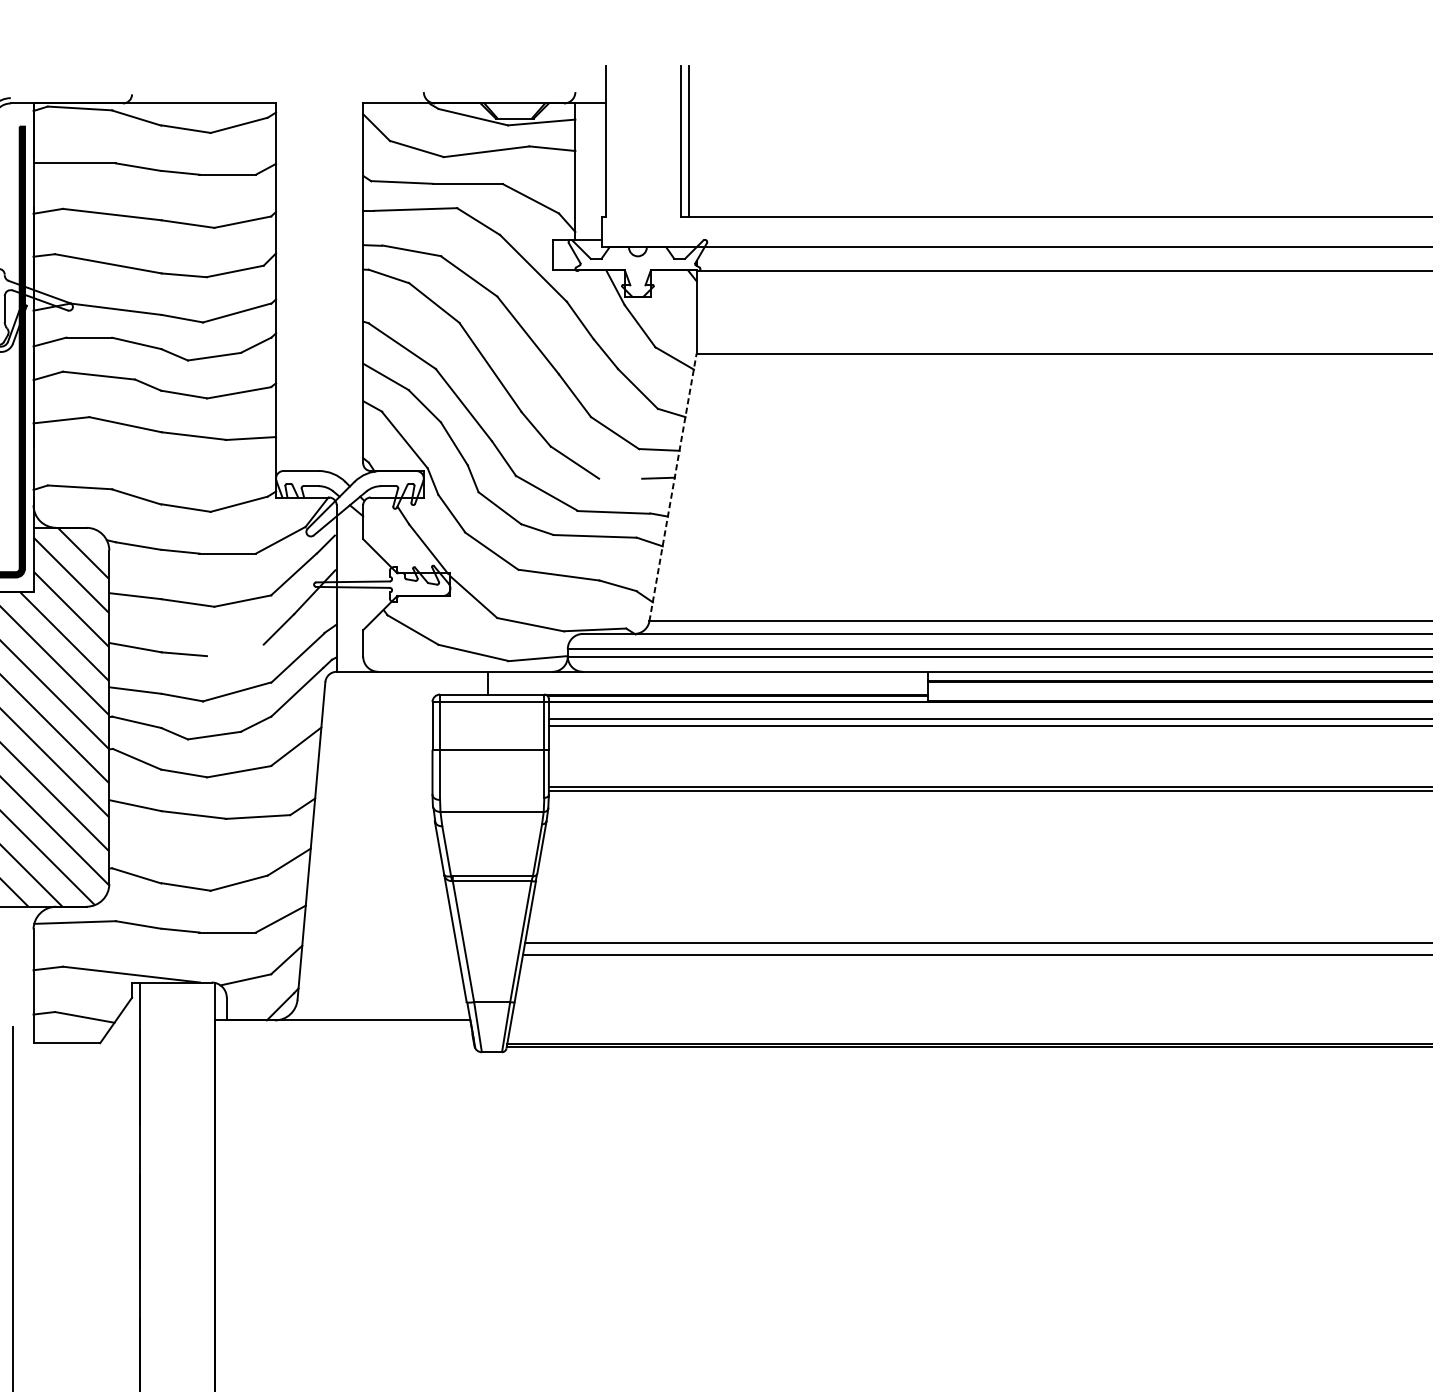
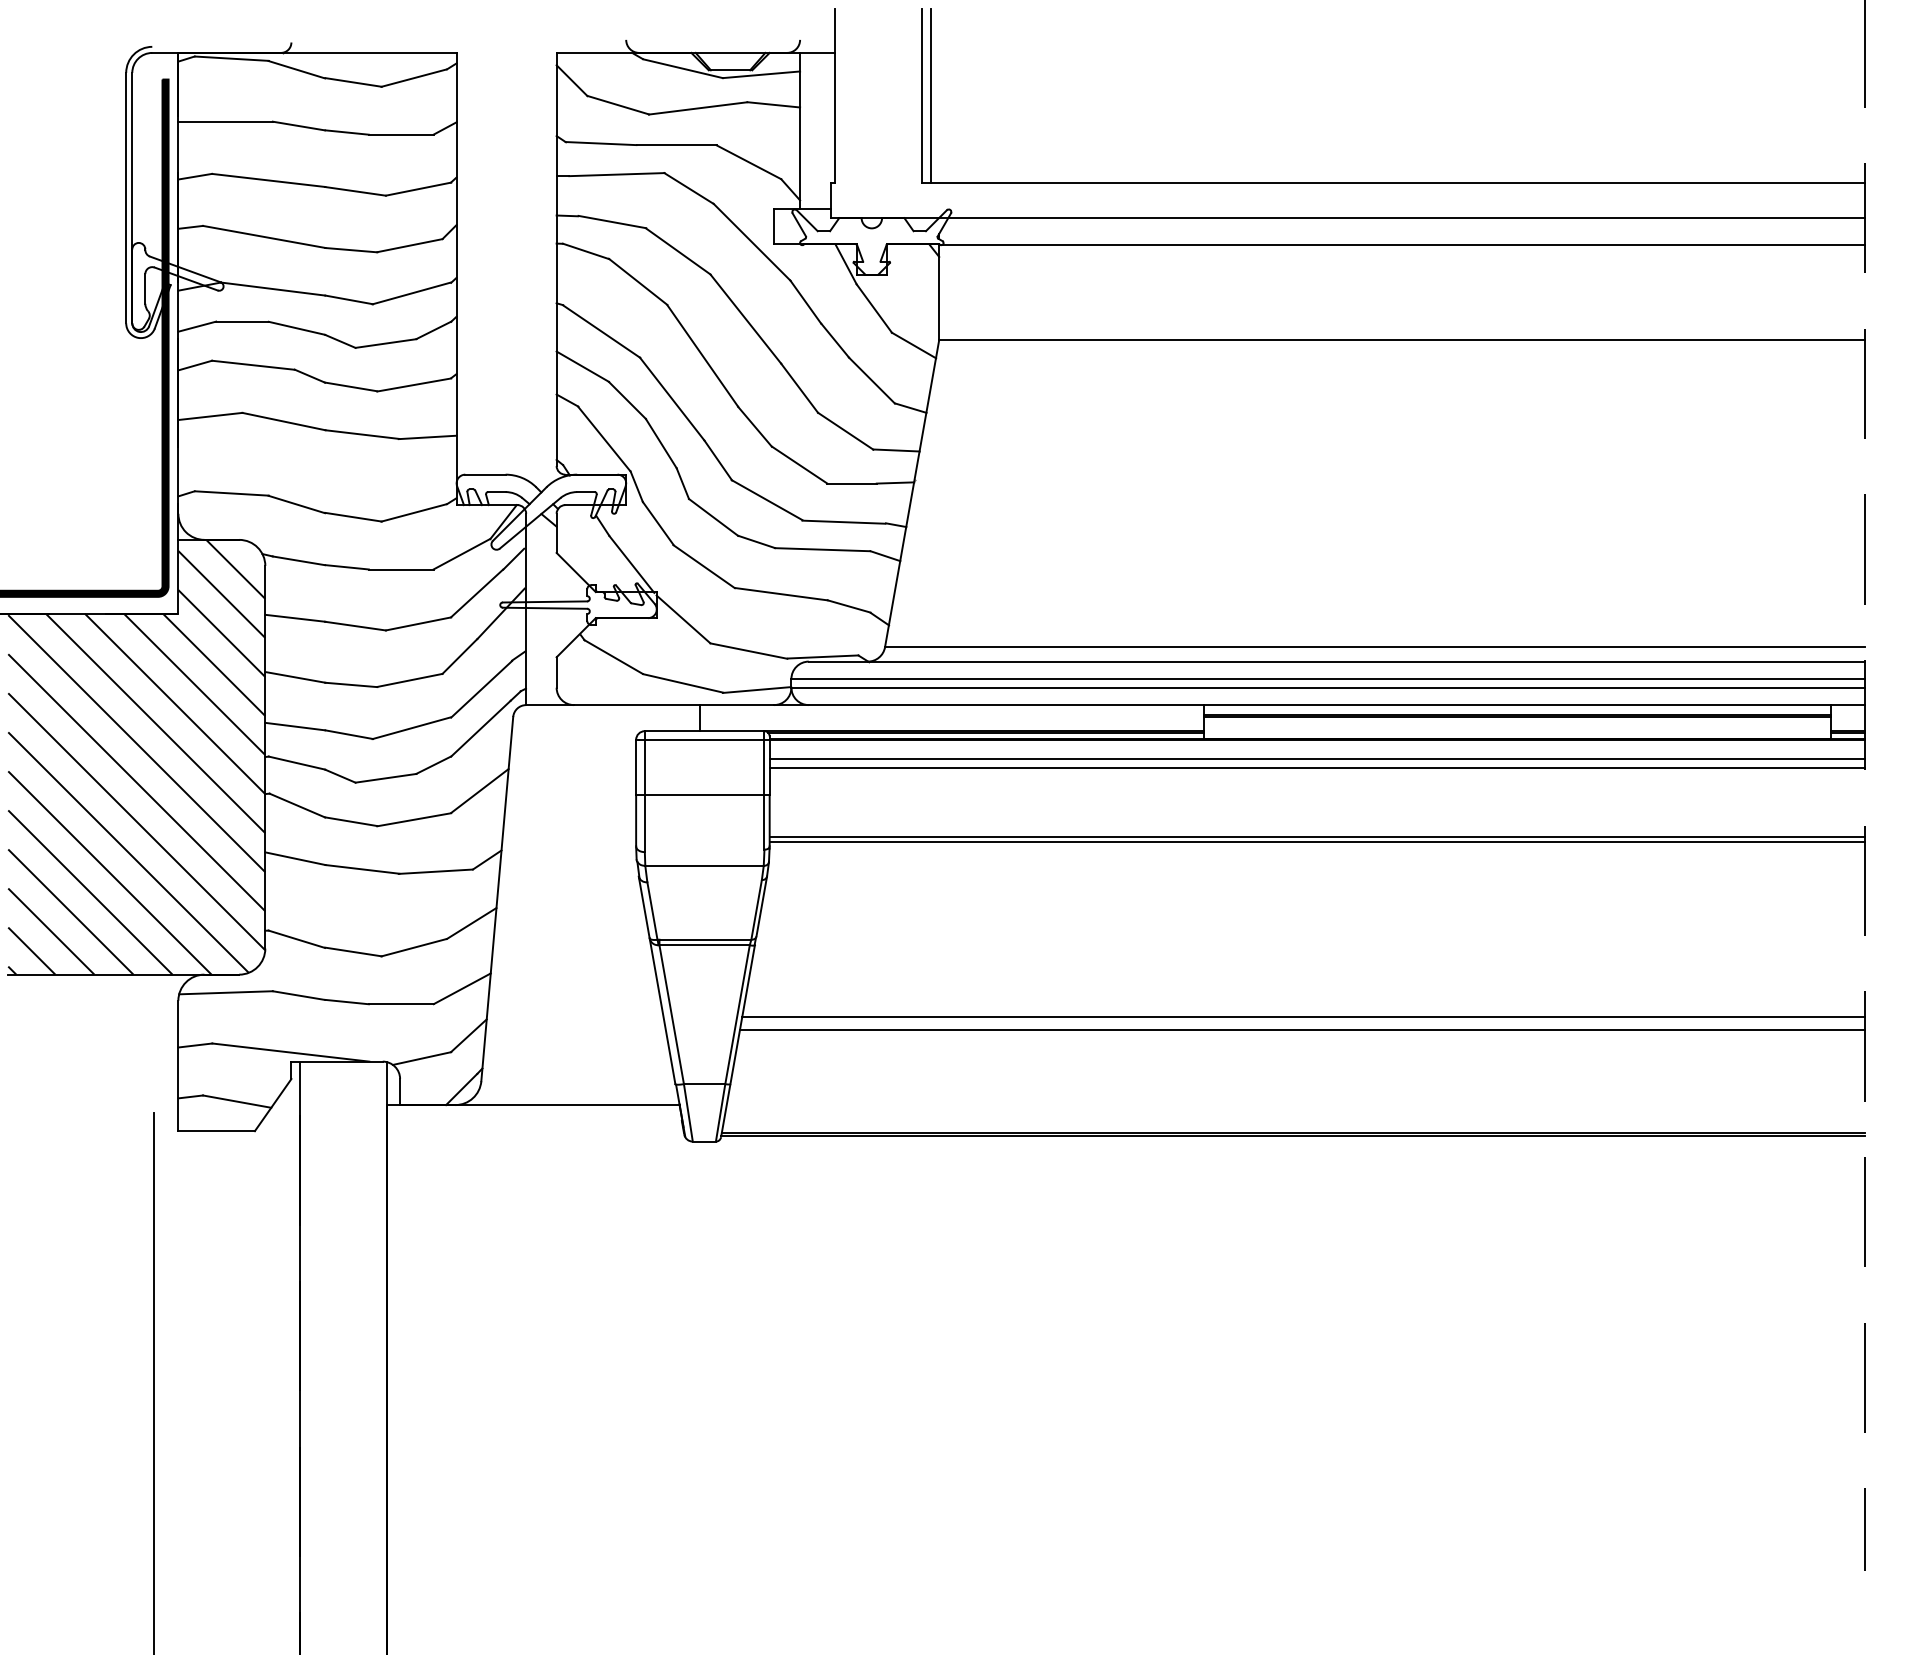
line: (620, 478) -> (851, 483), added
line: (673, 487) -> (912, 493), dashed -> solid
line: (234, 649) -> (409, 679), added

